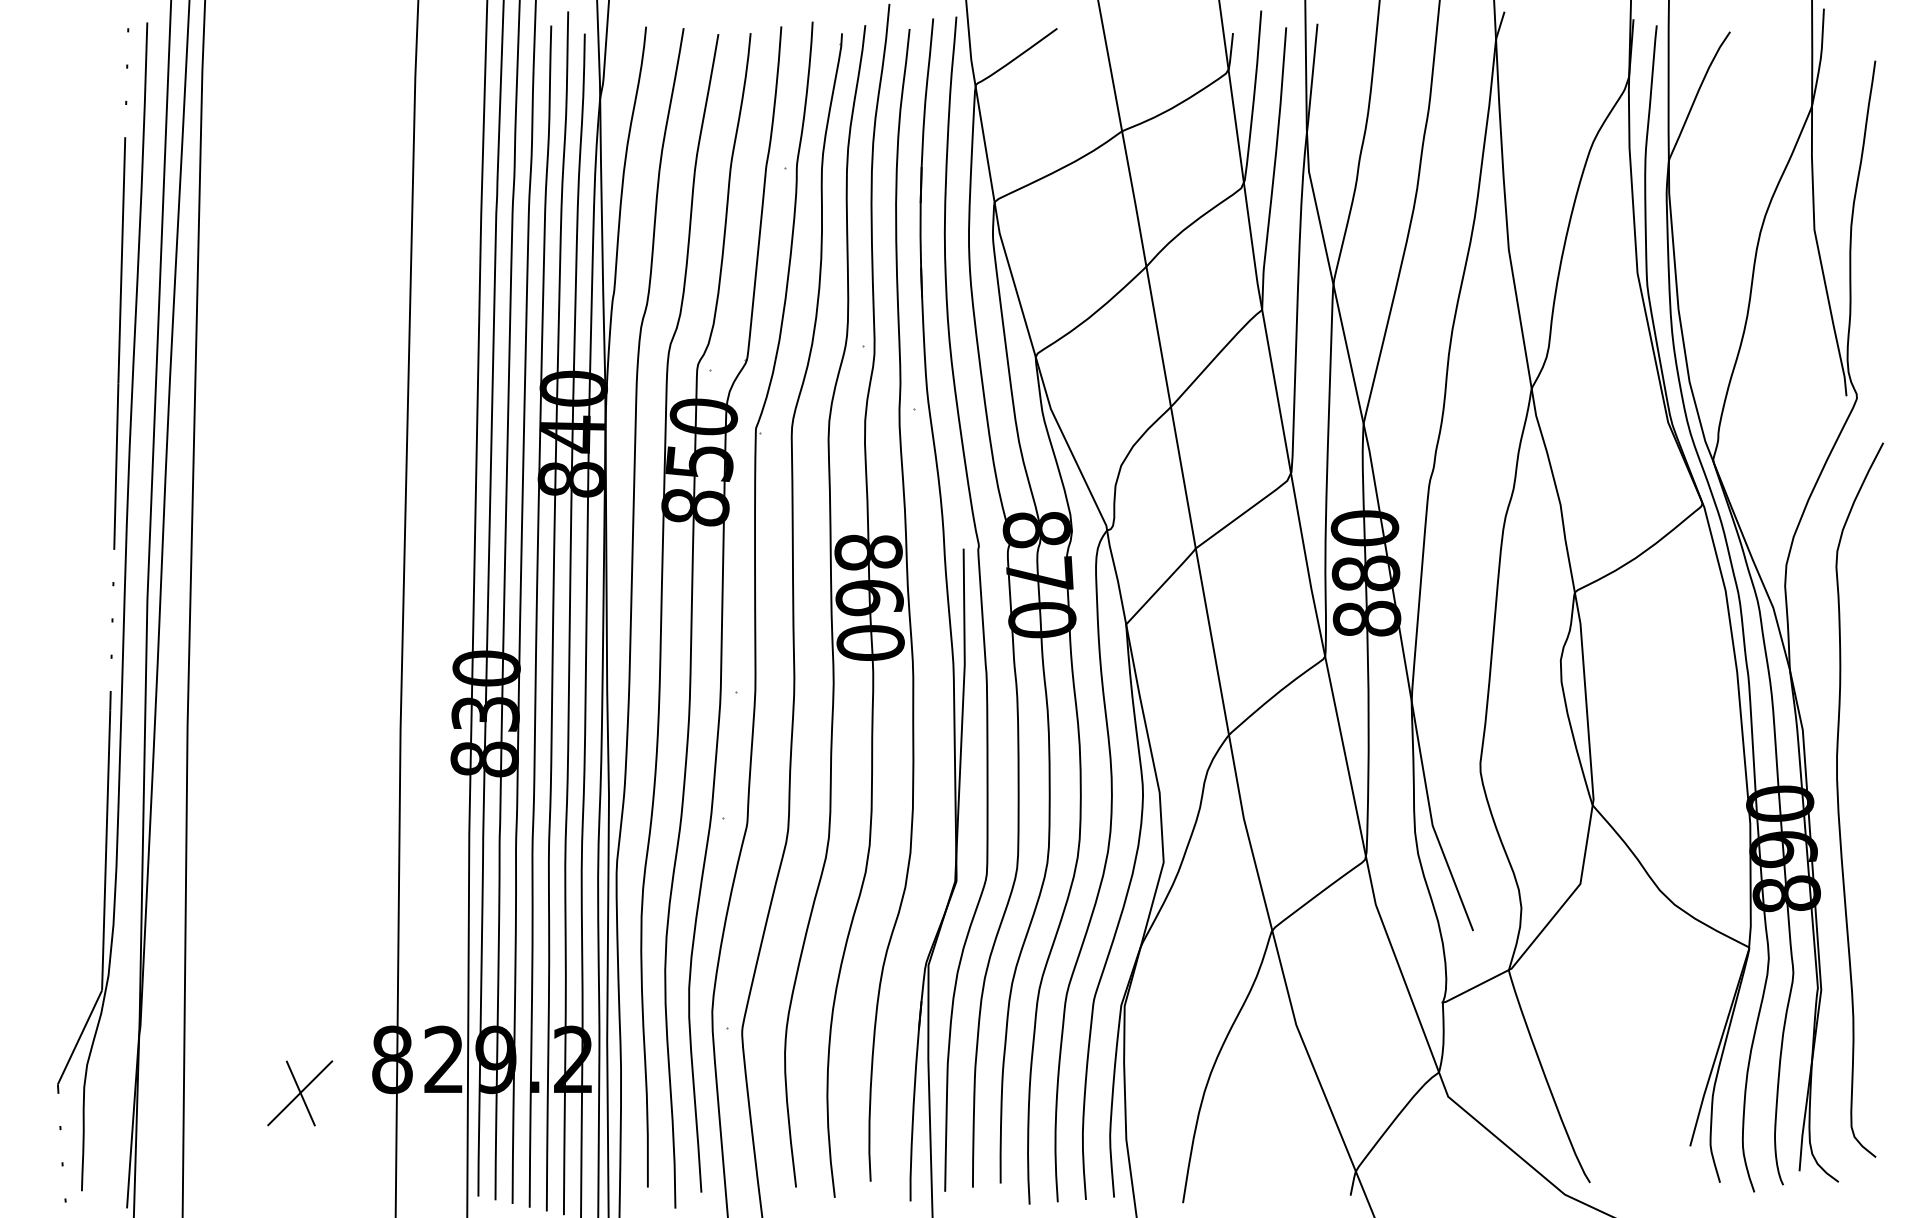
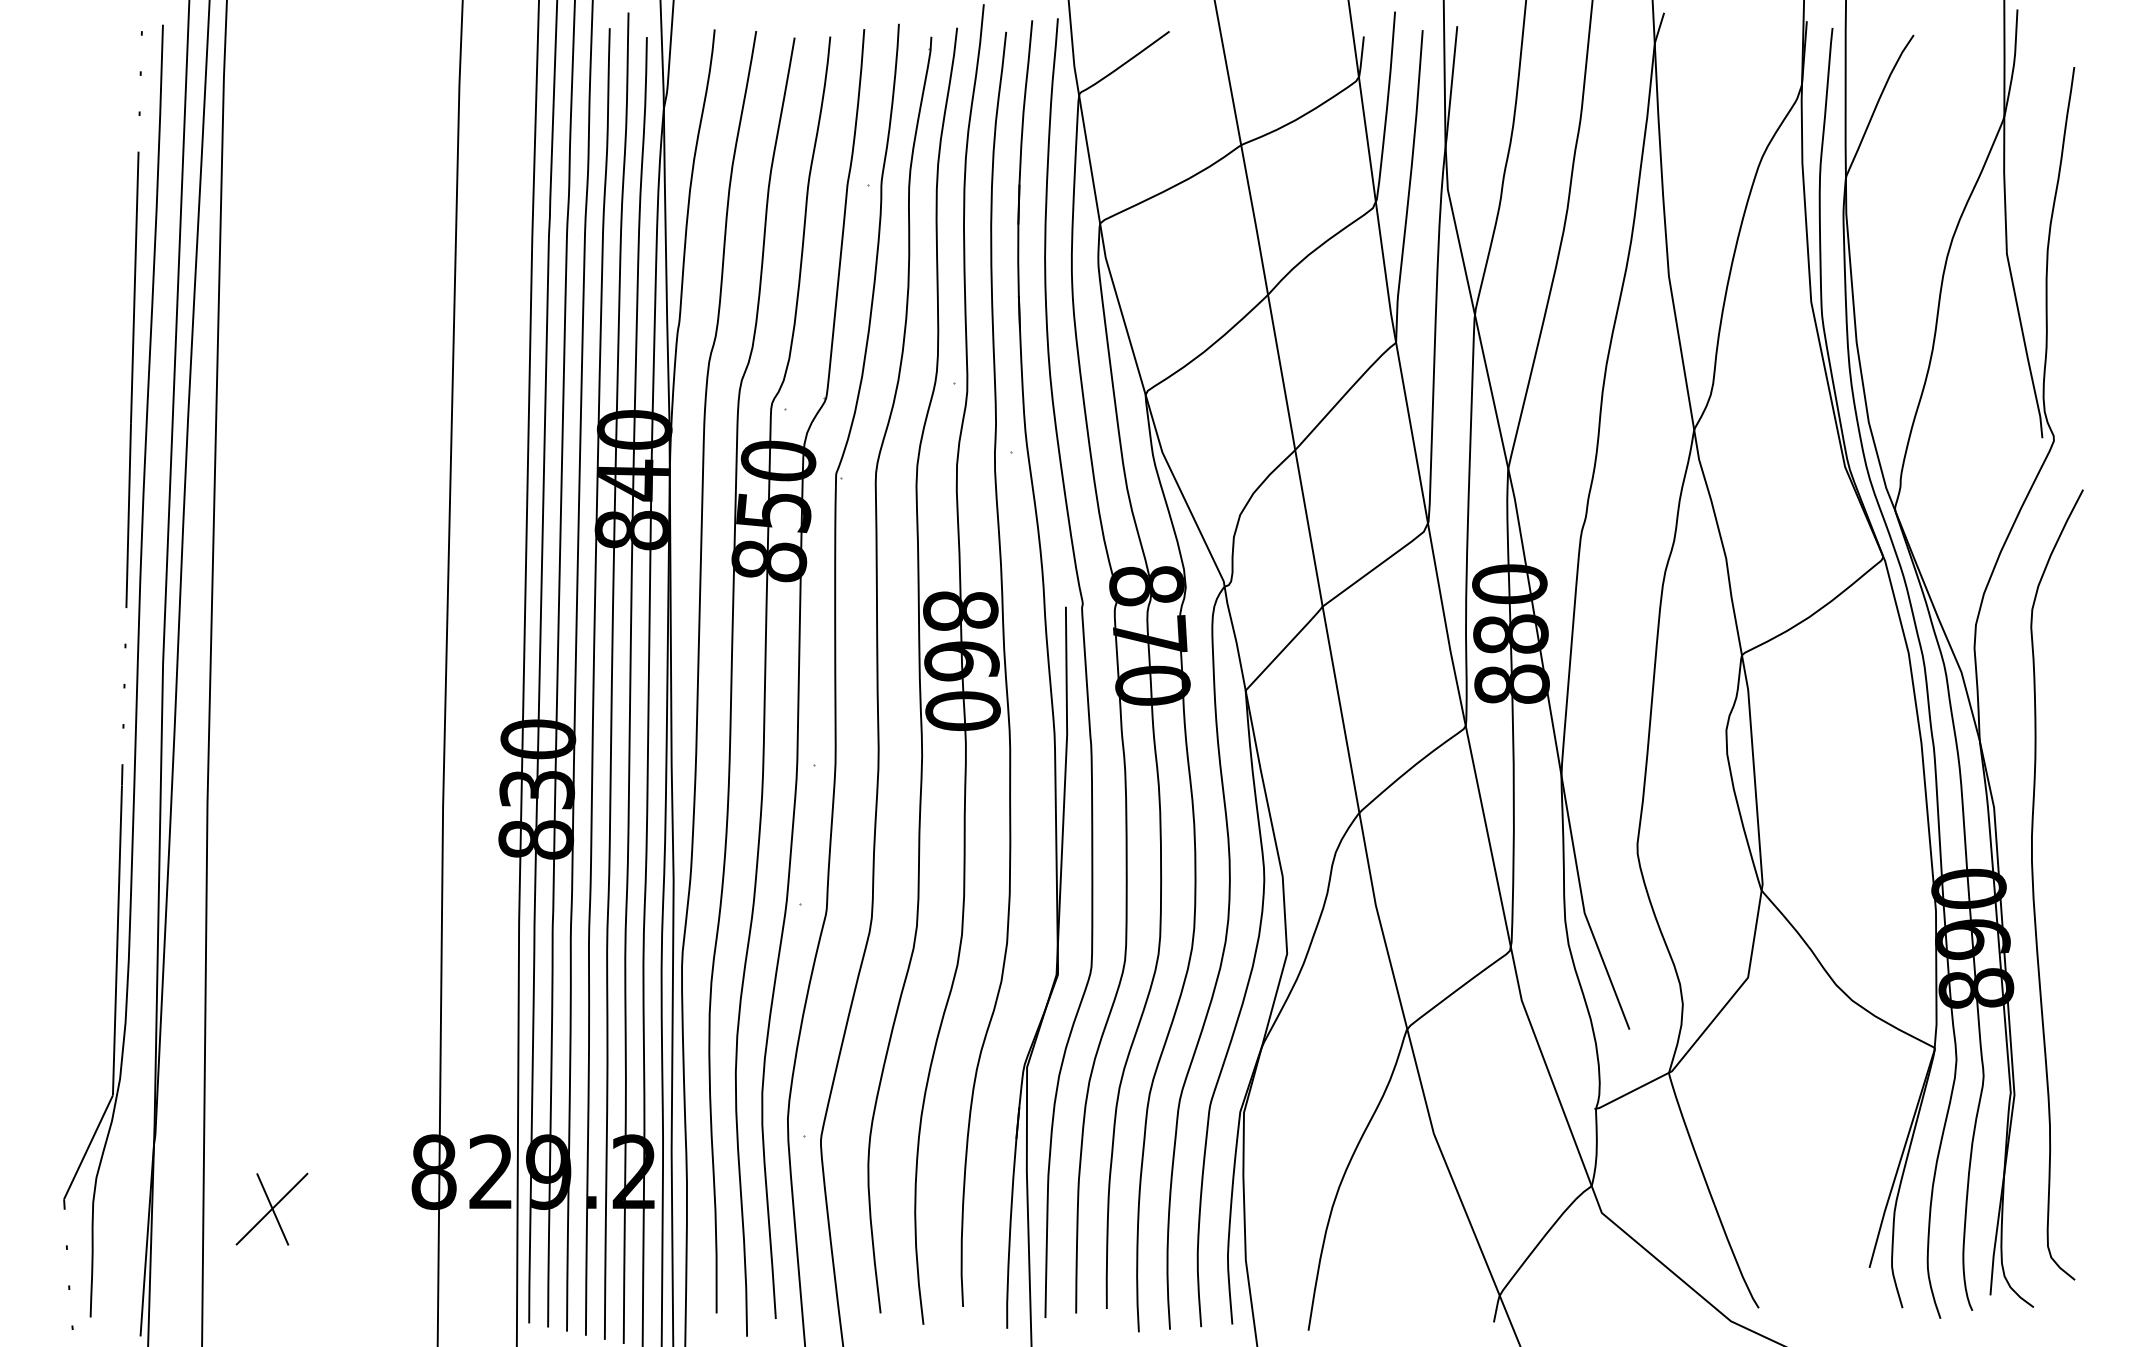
part: (299, 1092) -> (271, 1208), moved

